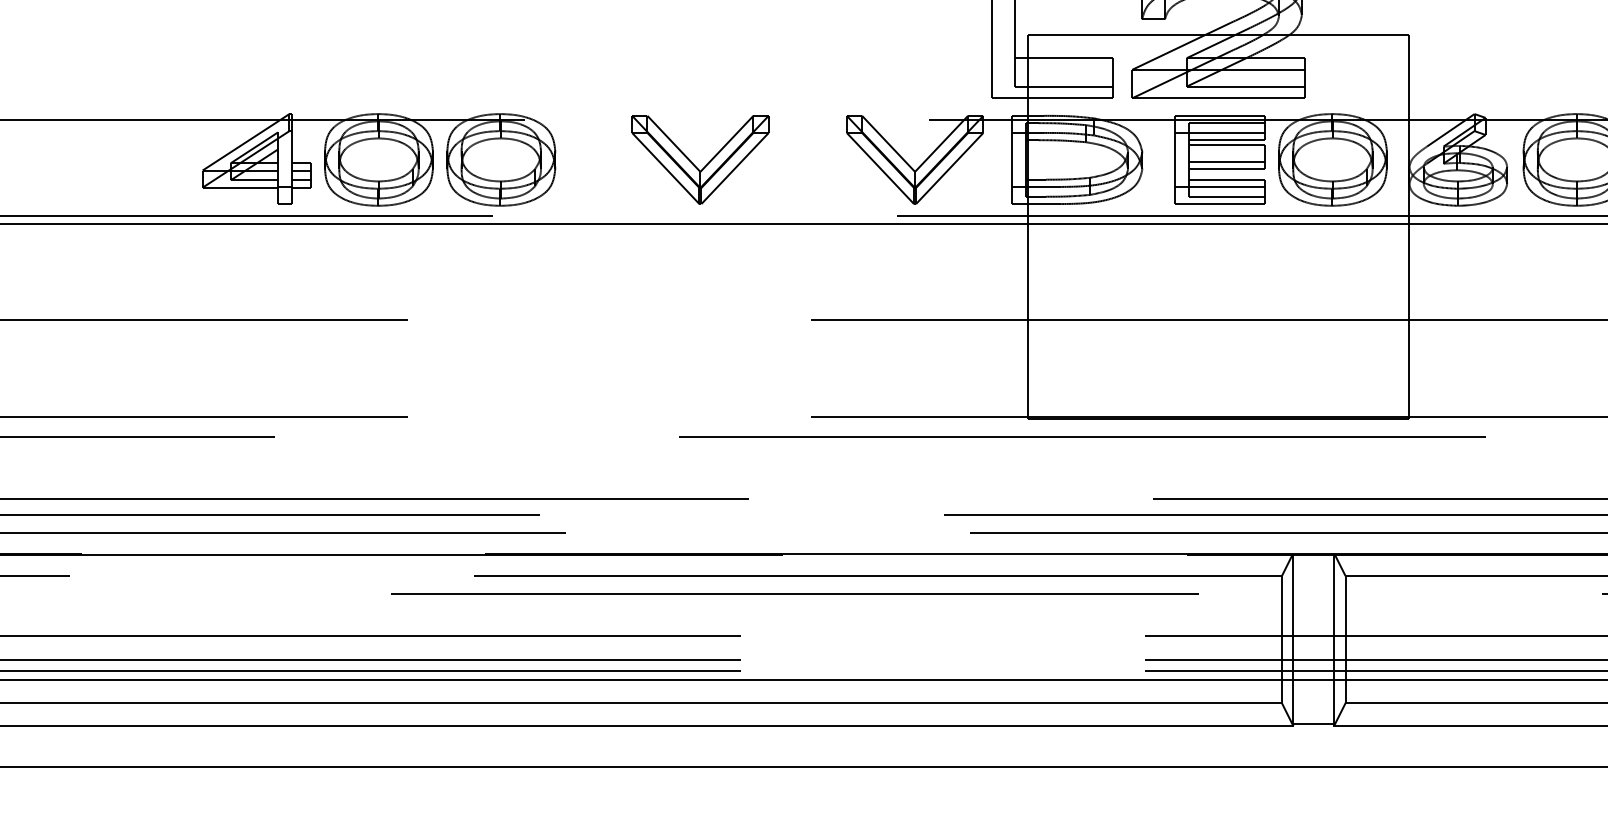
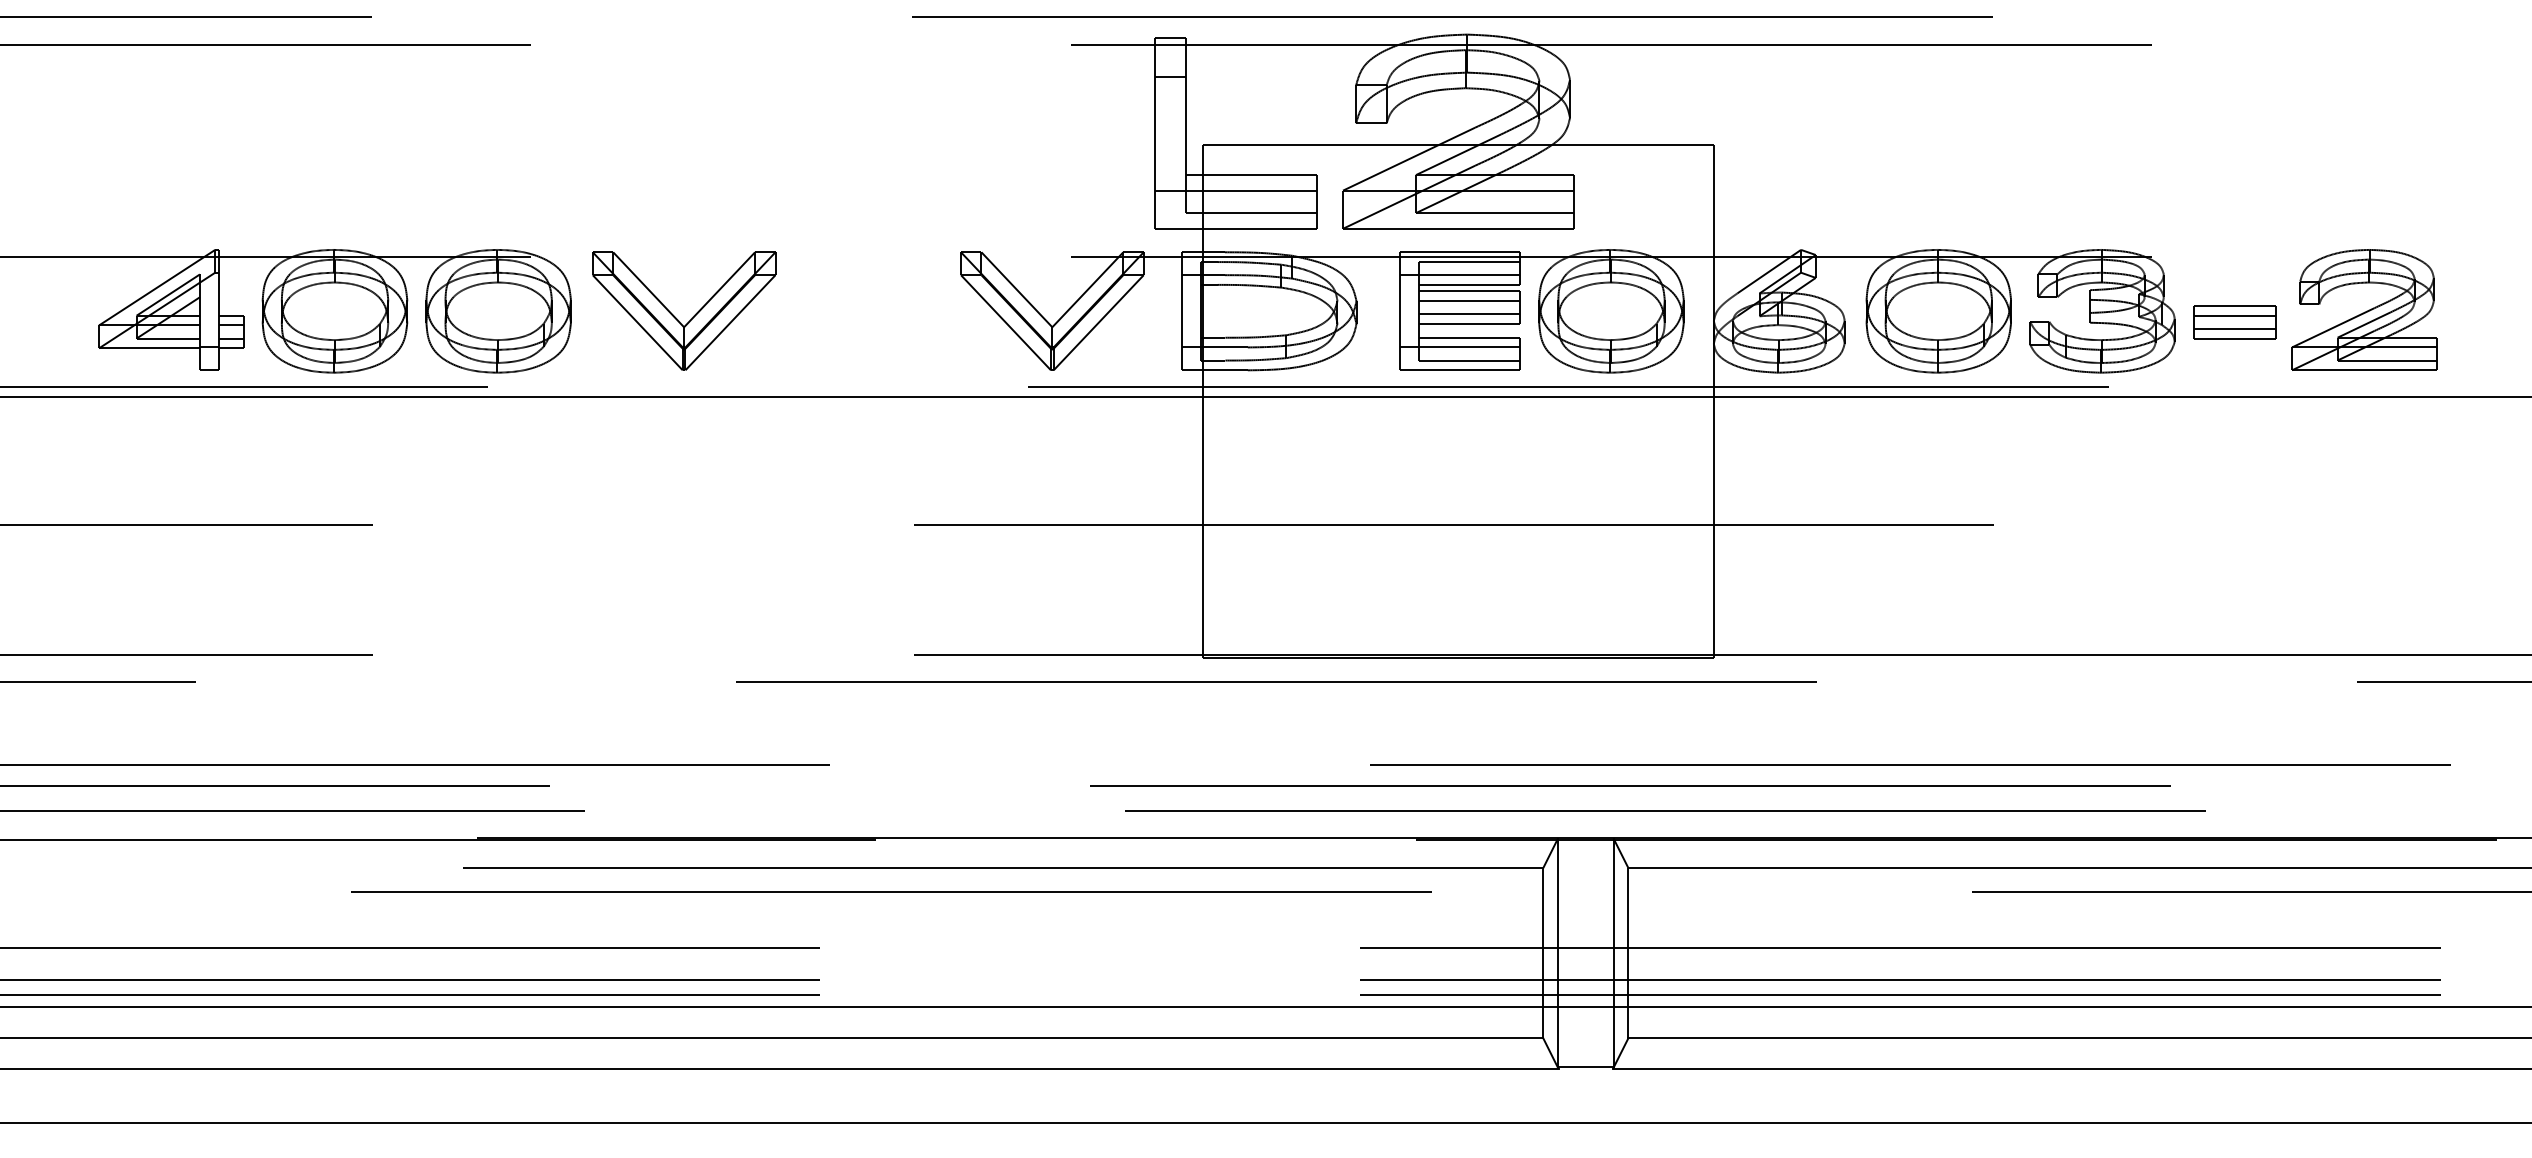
line: (1051, 69) -> (1235, 190), added
line: (1226, 152) -> (1469, 301), added
part: (706, 163) -> (692, 316), moved

